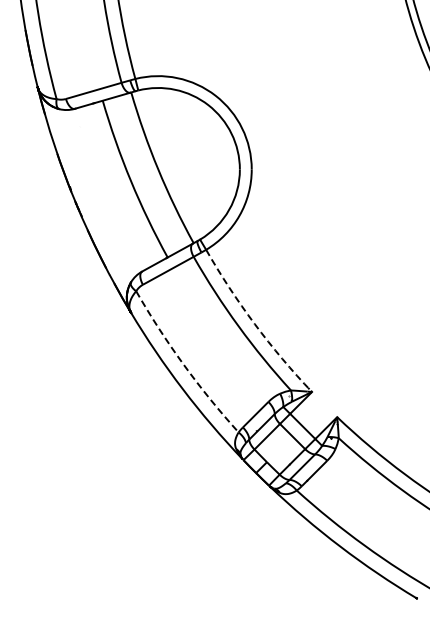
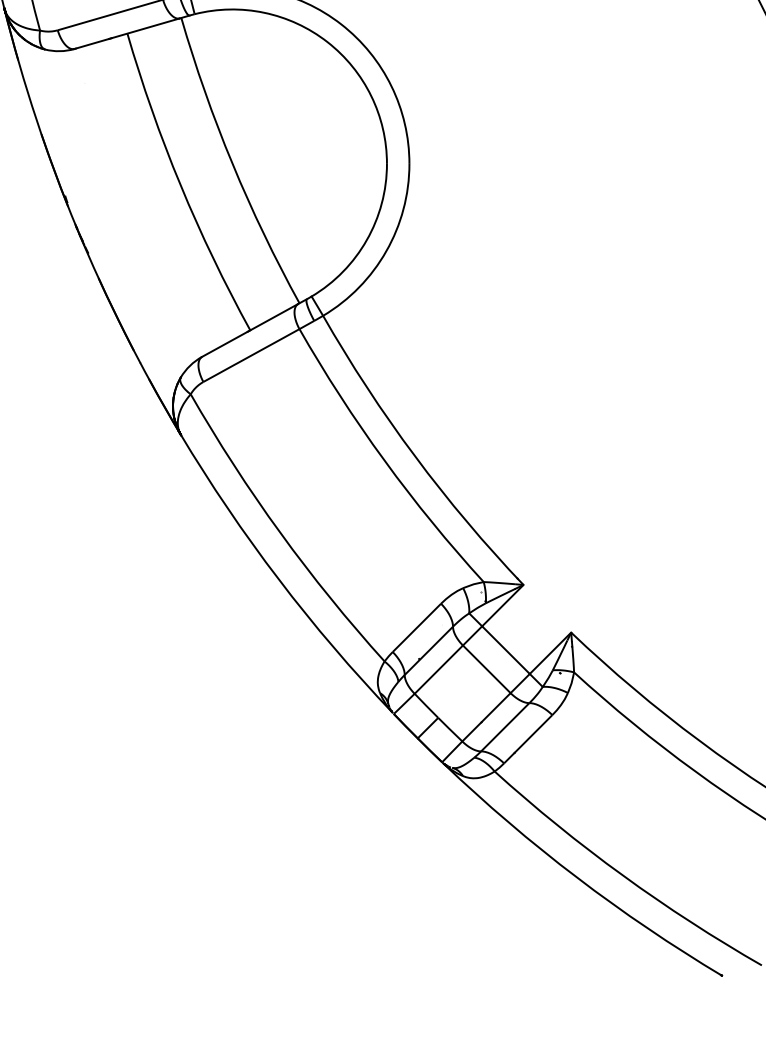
arc: (254, 324) -> (414, 457), dashed -> solid
arc: (183, 364) -> (280, 532), dashed -> solid

